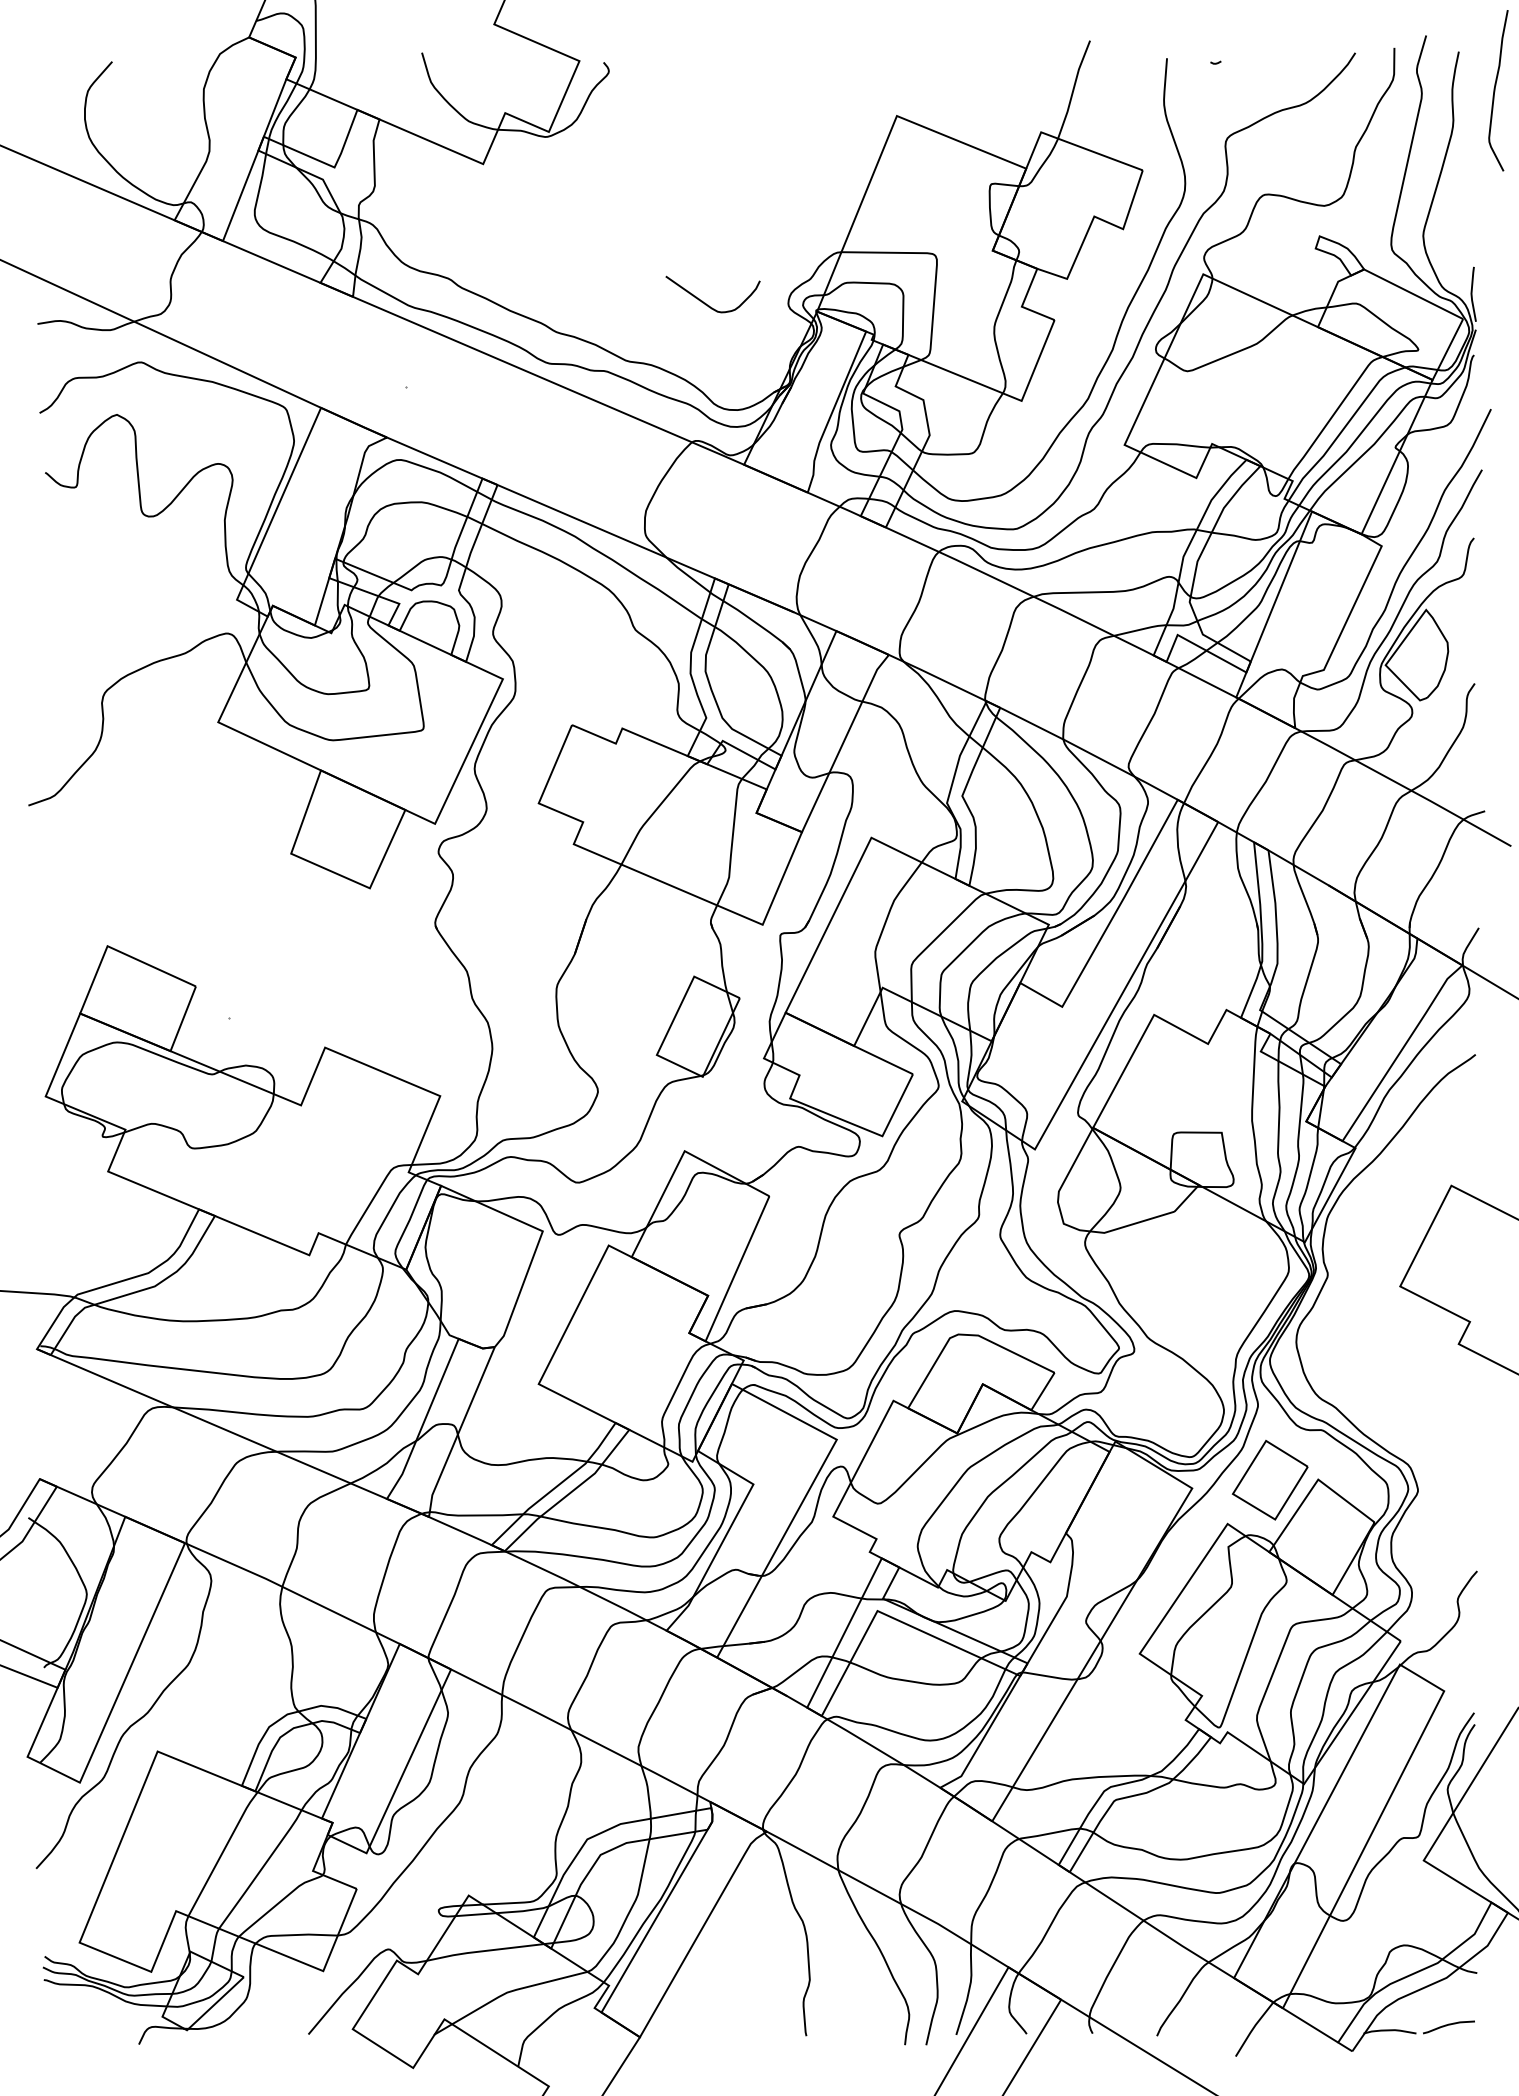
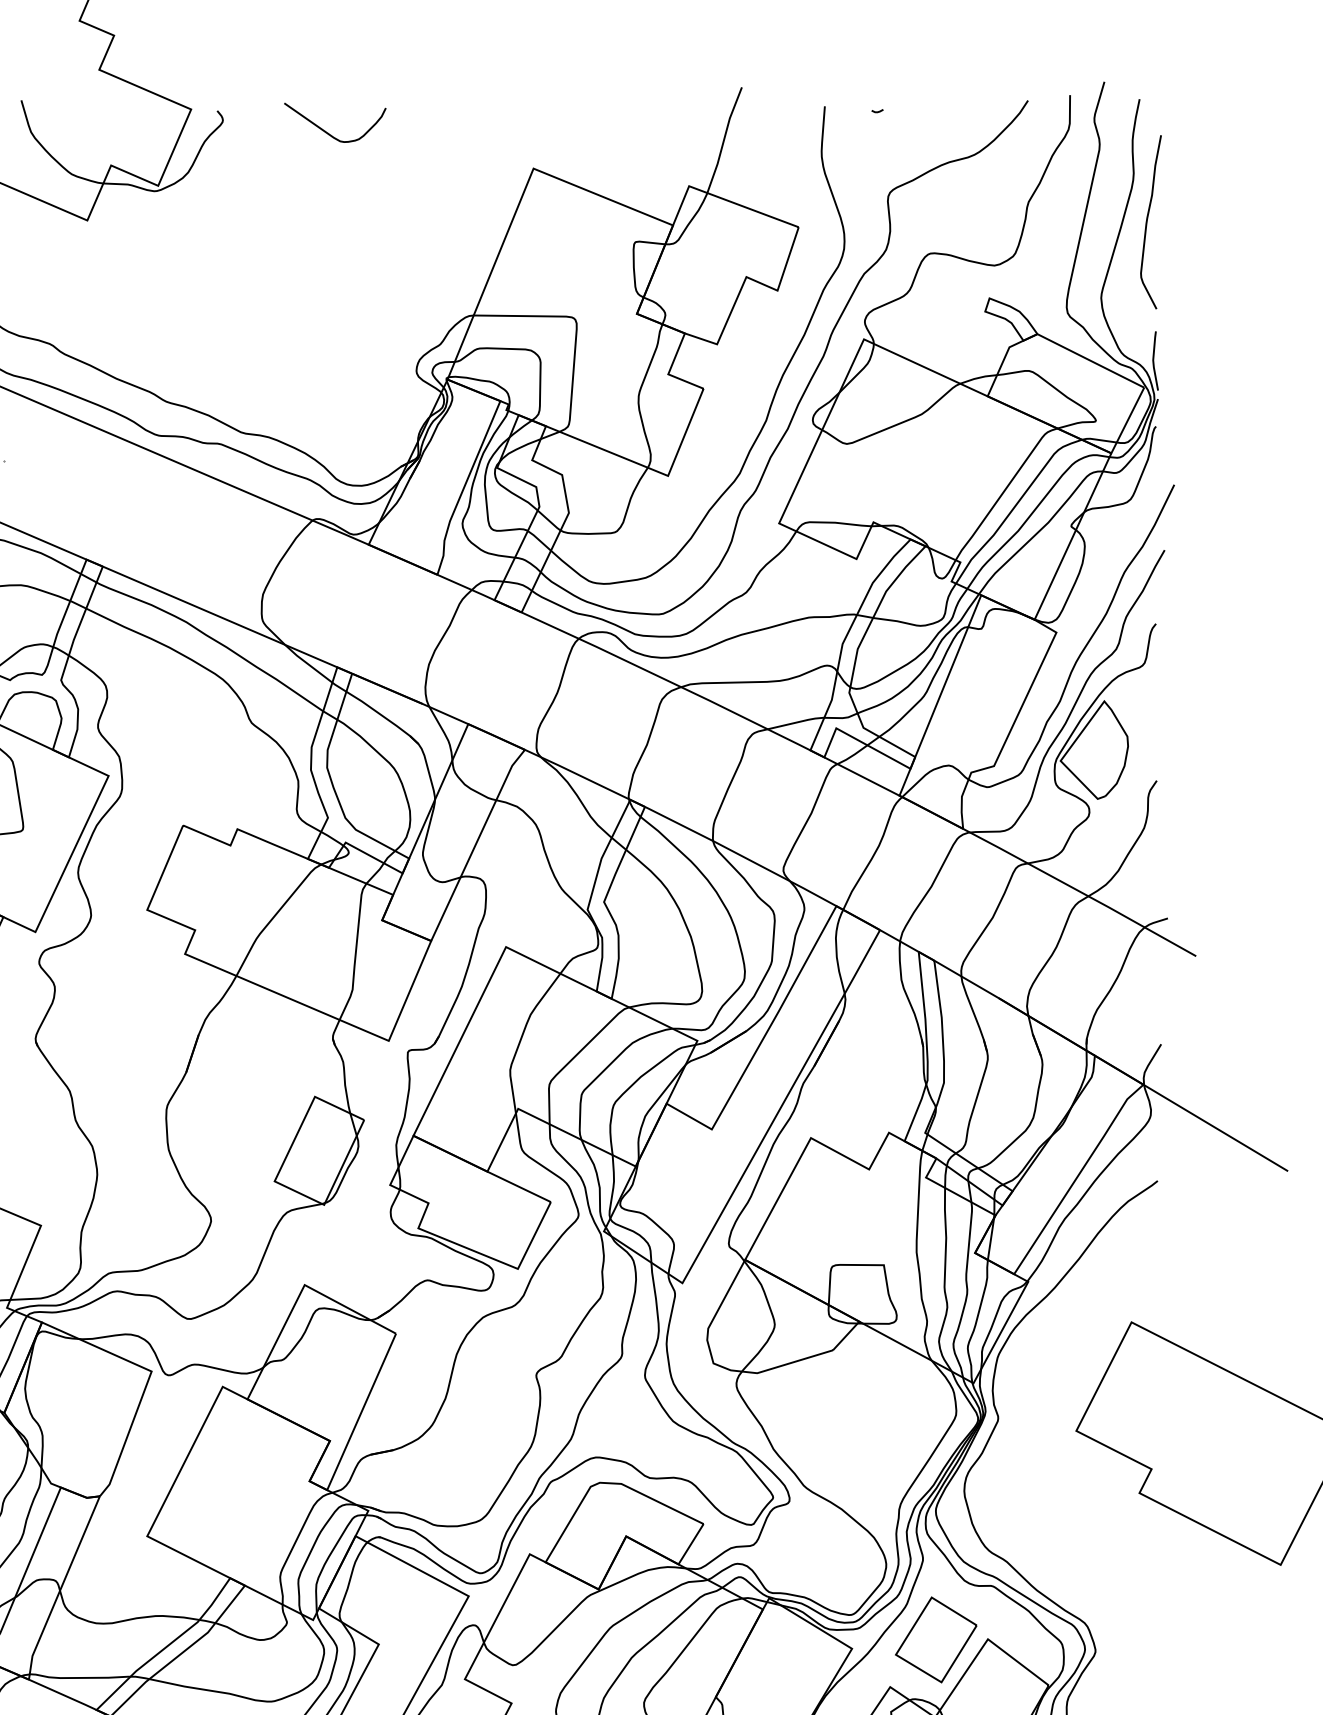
curve: (1495, 90) -> (1147, 222), moved
curve: (705, 302) -> (327, 131), moved

